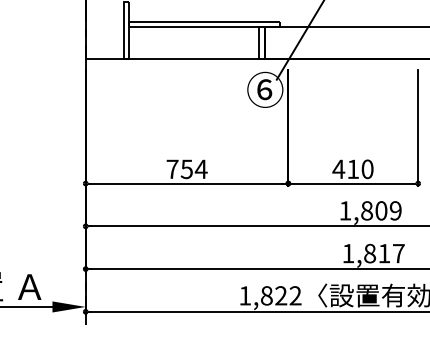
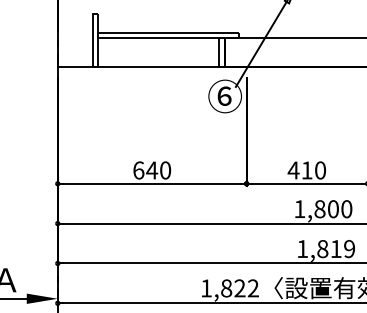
text: (186, 169) -> (151, 170), 754 -> 640
text: (395, 210) -> (346, 208), 1,809 -> 1,800
text: (398, 253) -> (349, 248), 1,817 -> 1,819

